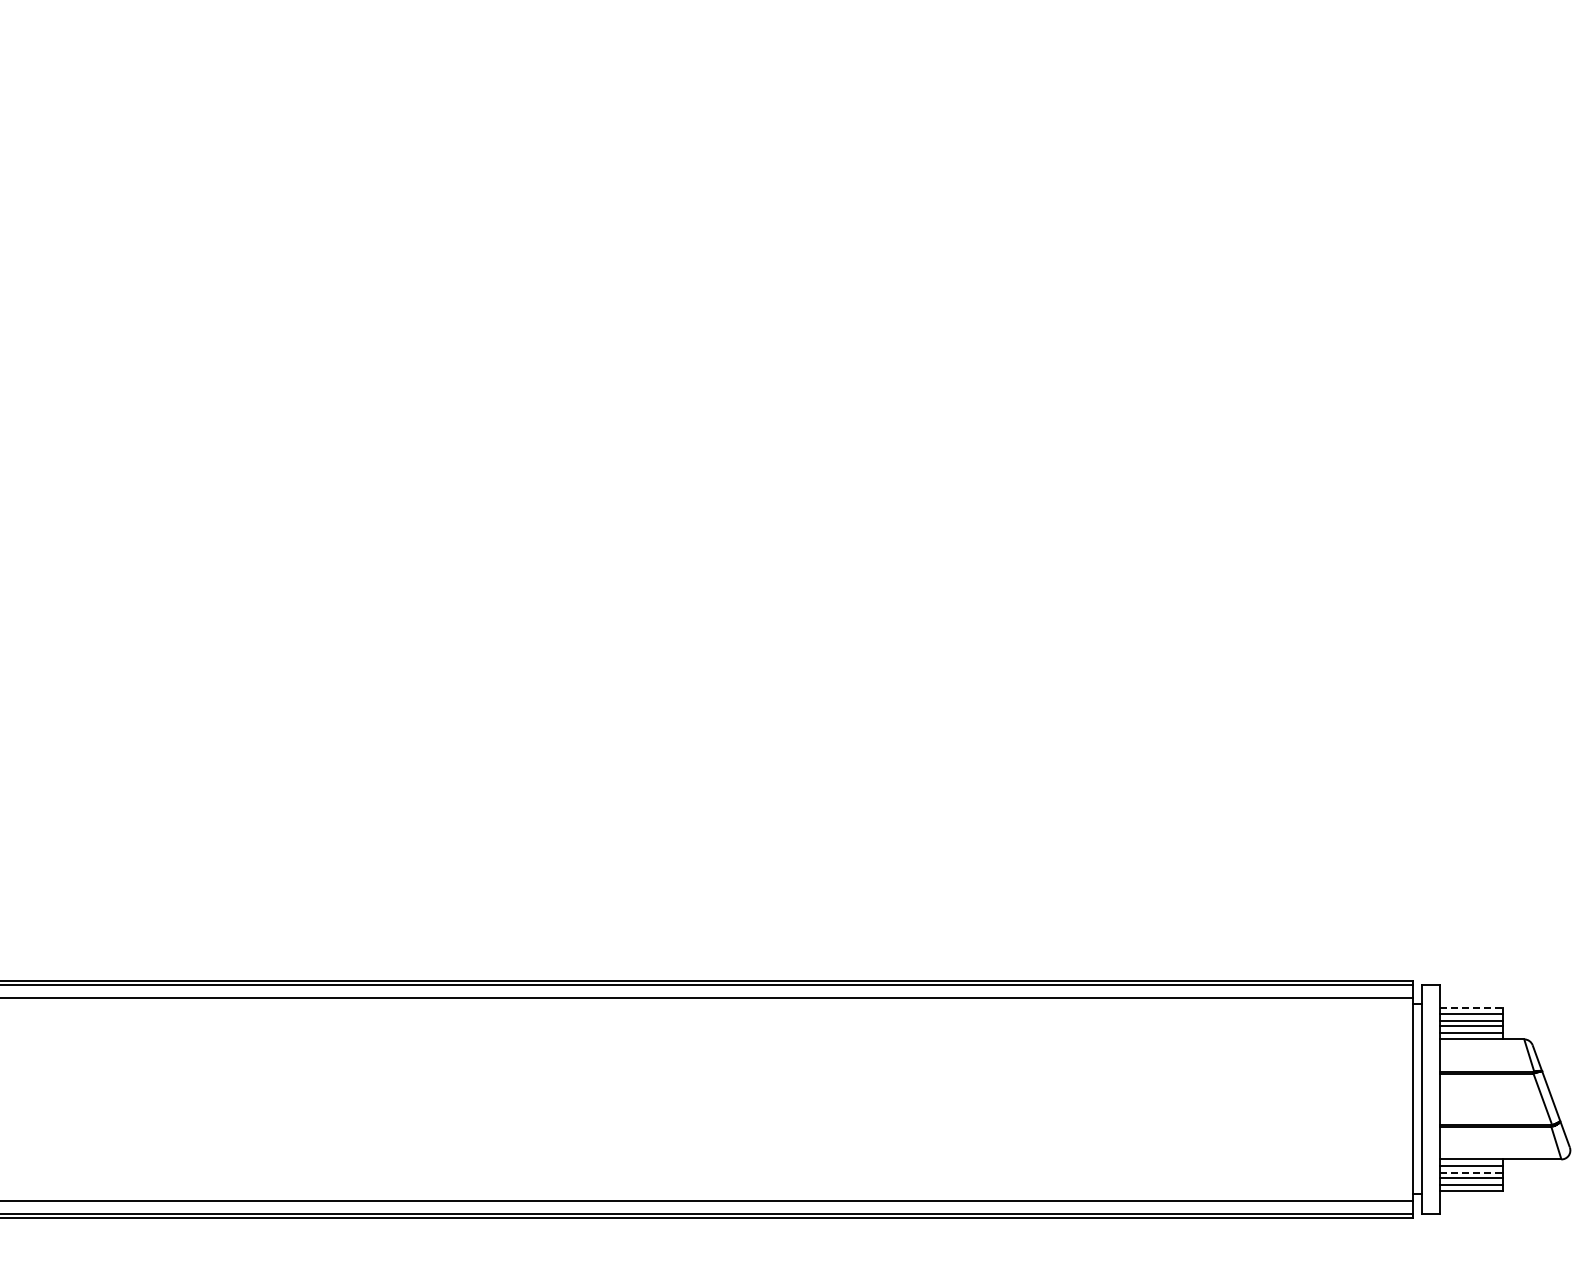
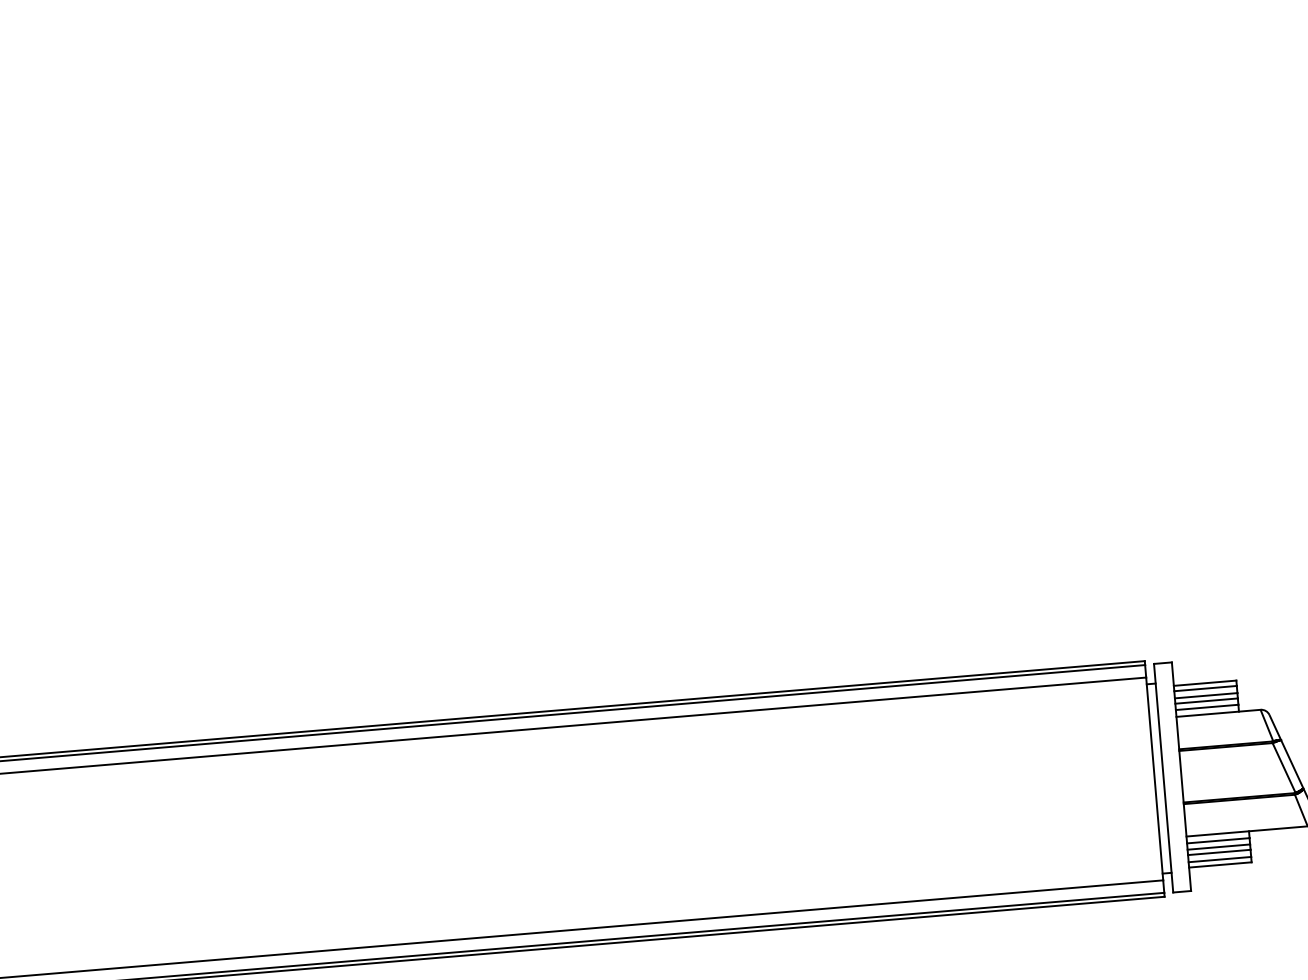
line: (1471, 1008) -> (1205, 683), dashed -> solid
line: (1471, 1172) -> (1219, 846), dashed -> solid

